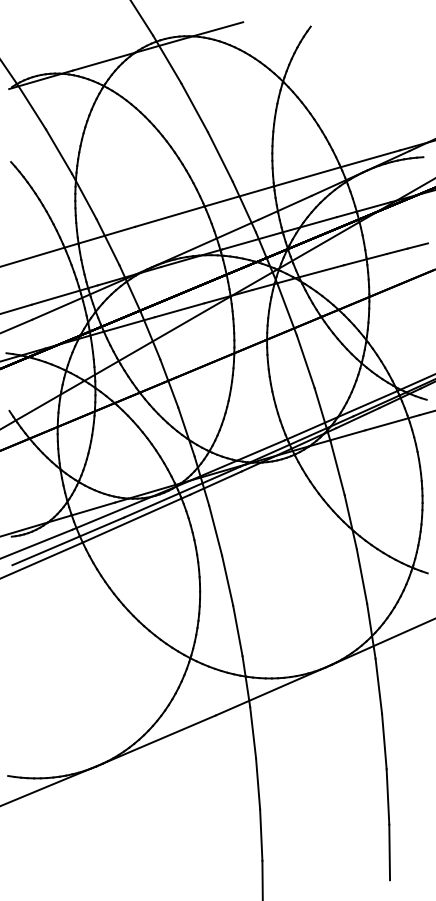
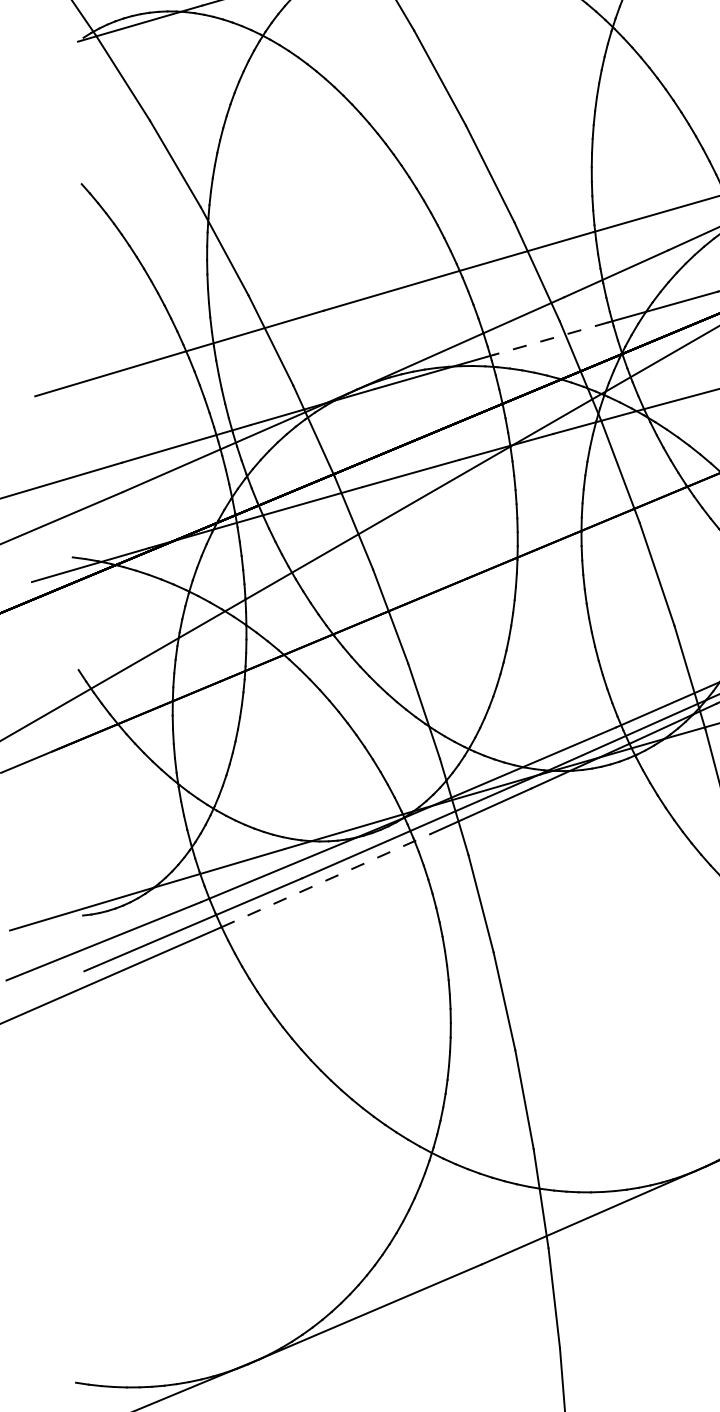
line: (251, 241) -> (551, 339), solid -> dashed
line: (136, 518) -> (326, 880), solid -> dashed

